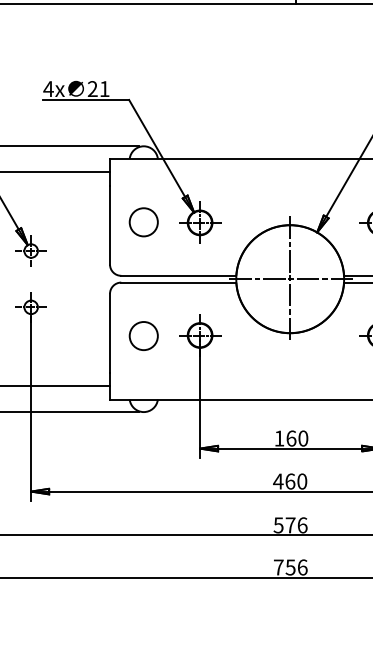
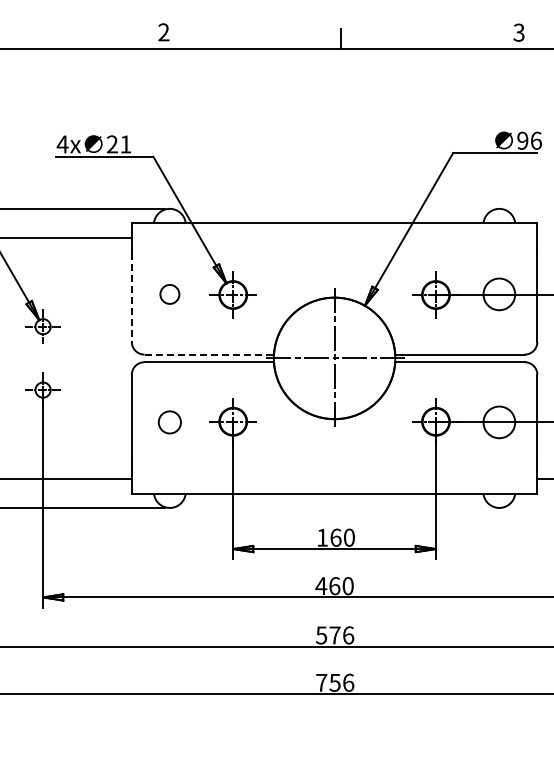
circle: (143, 222) -> (169, 294), size x0.6
line: (109, 225) -> (131, 298), solid -> dashed
line: (179, 275) -> (209, 354), solid -> dashed
circle: (143, 336) -> (169, 422), size x0.7

